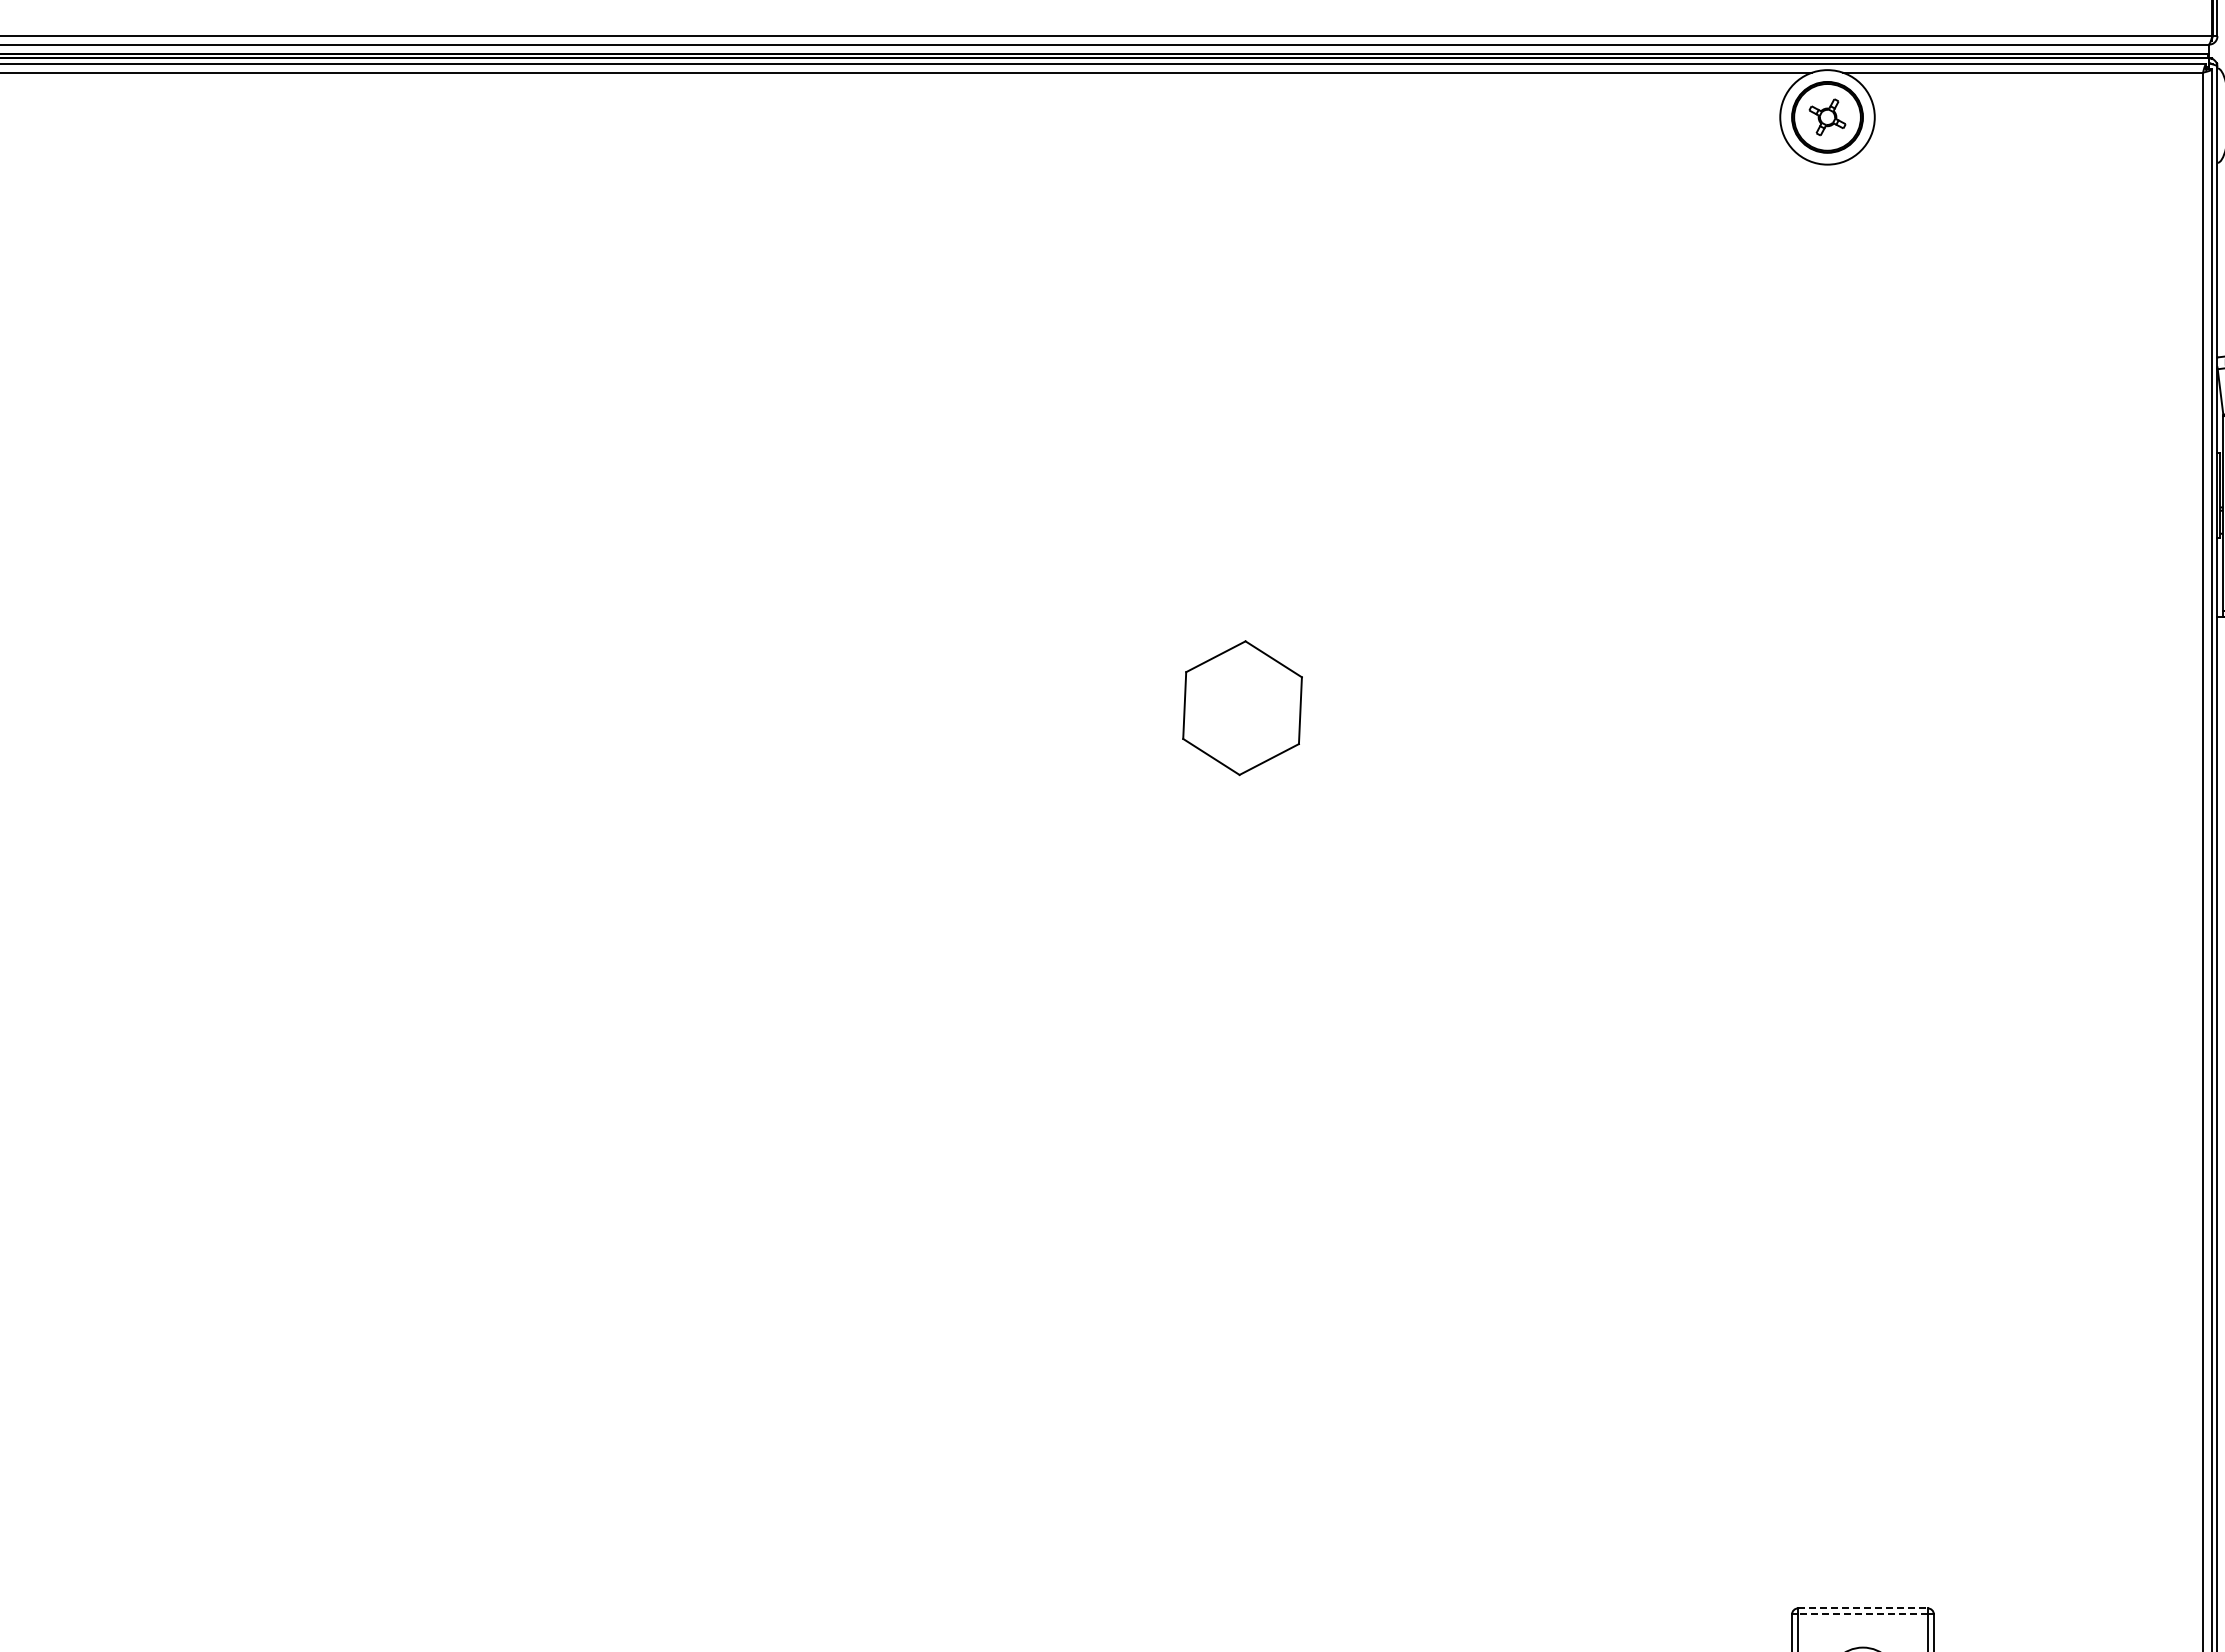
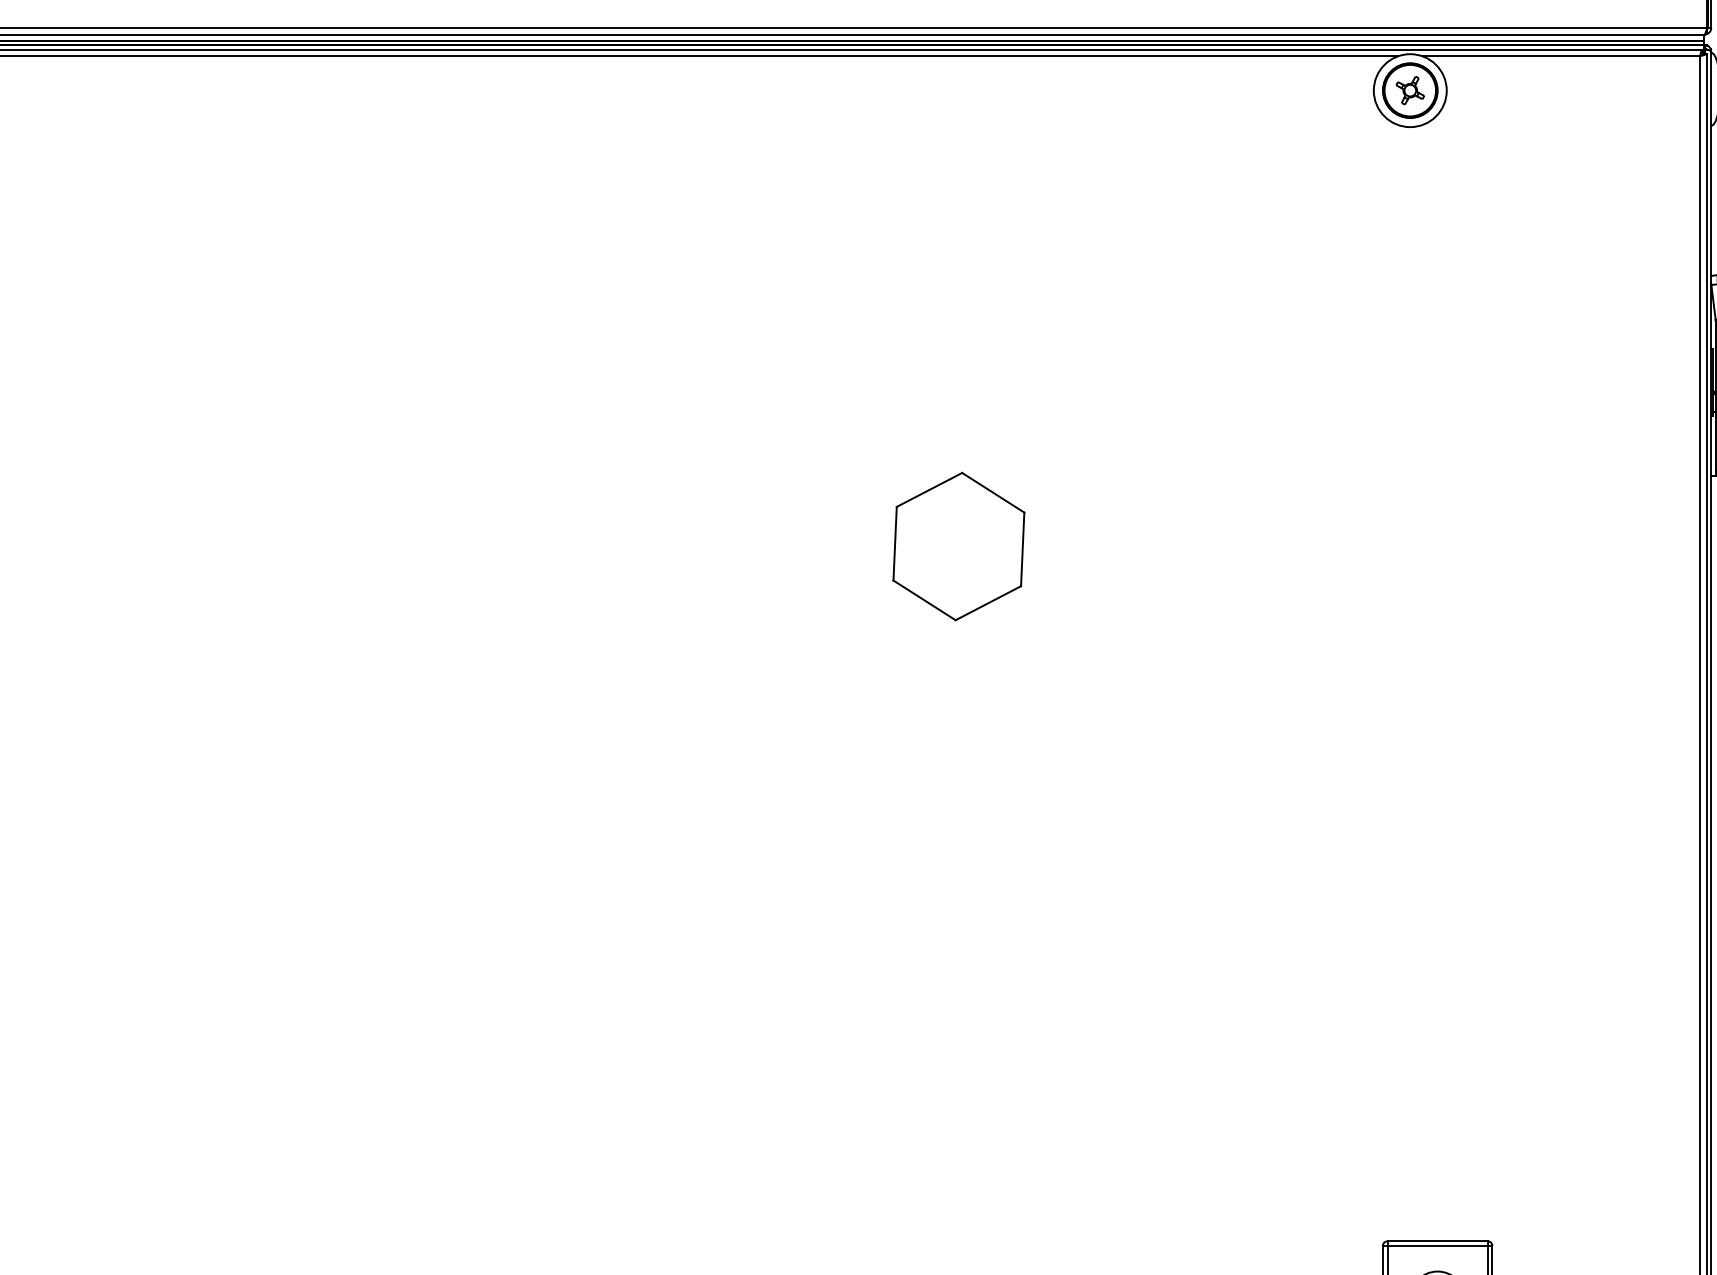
part: (1242, 707) -> (958, 546), size x1.43
line: (1862, 1608) -> (1437, 1241), dashed -> solid
line: (1862, 1614) -> (1437, 1245), dashed -> solid

